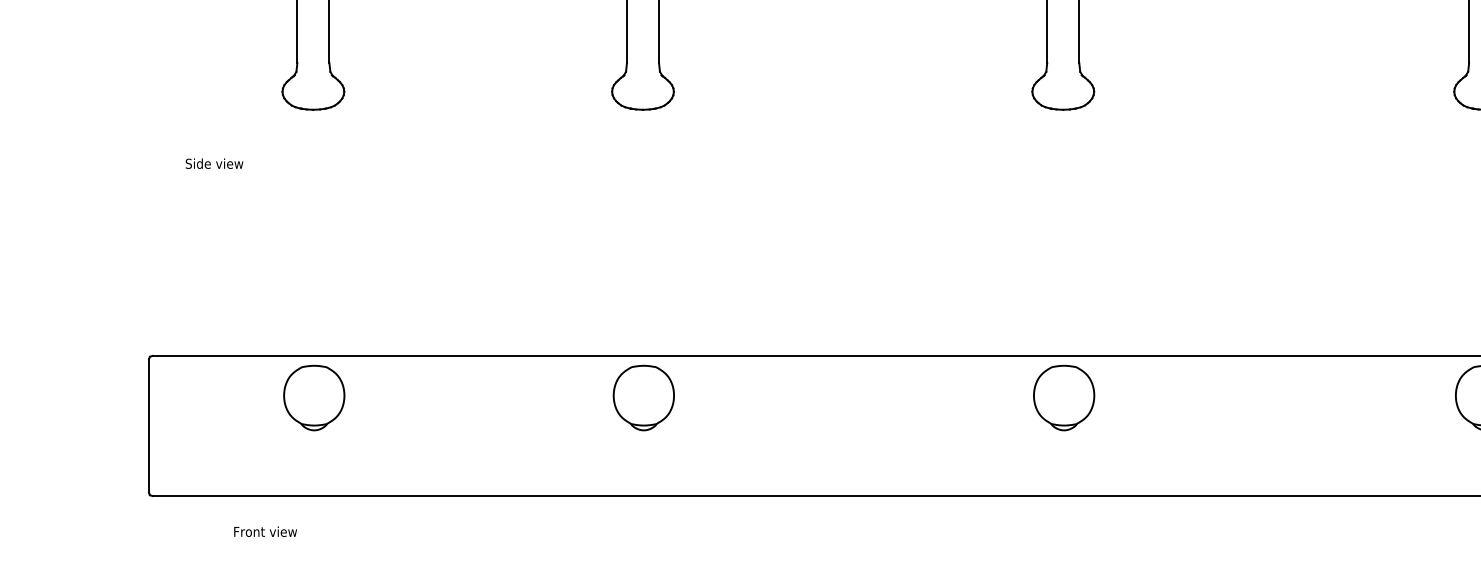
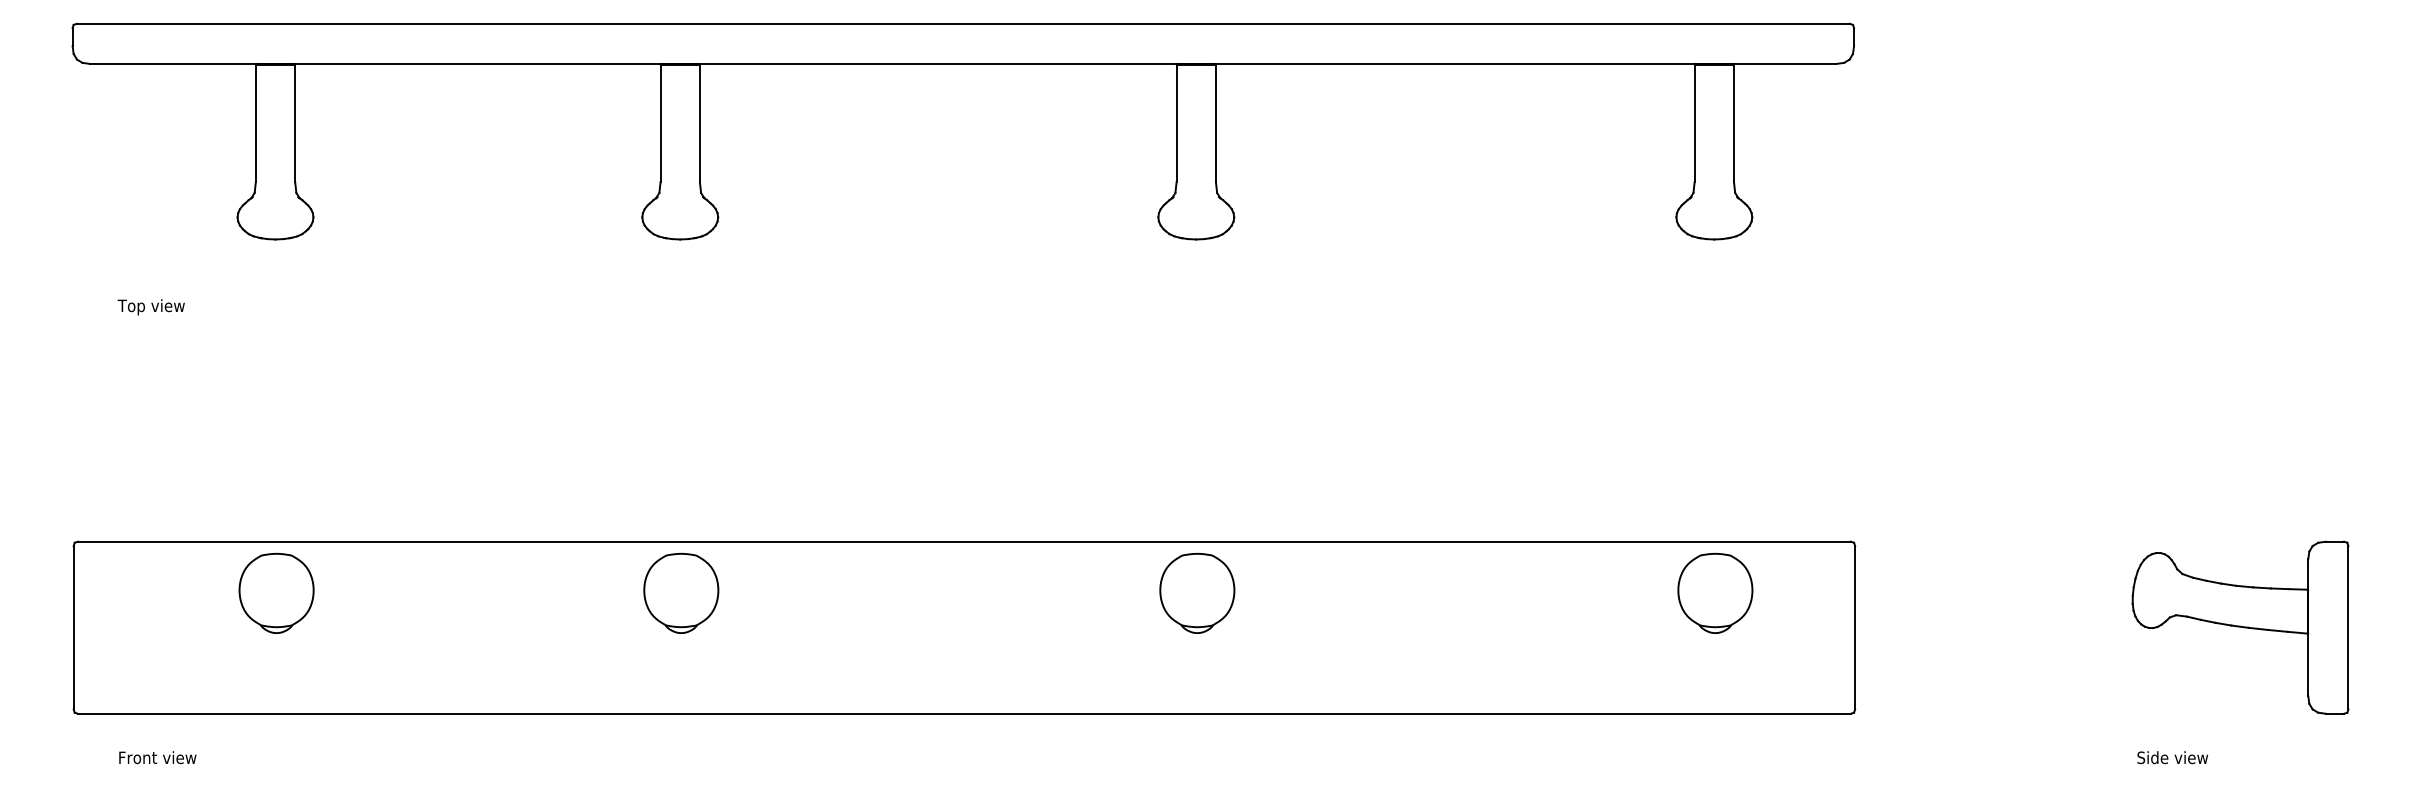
text: (214, 165) -> (153, 307), Side view -> Top view
text: (265, 531) -> (157, 757), moved

